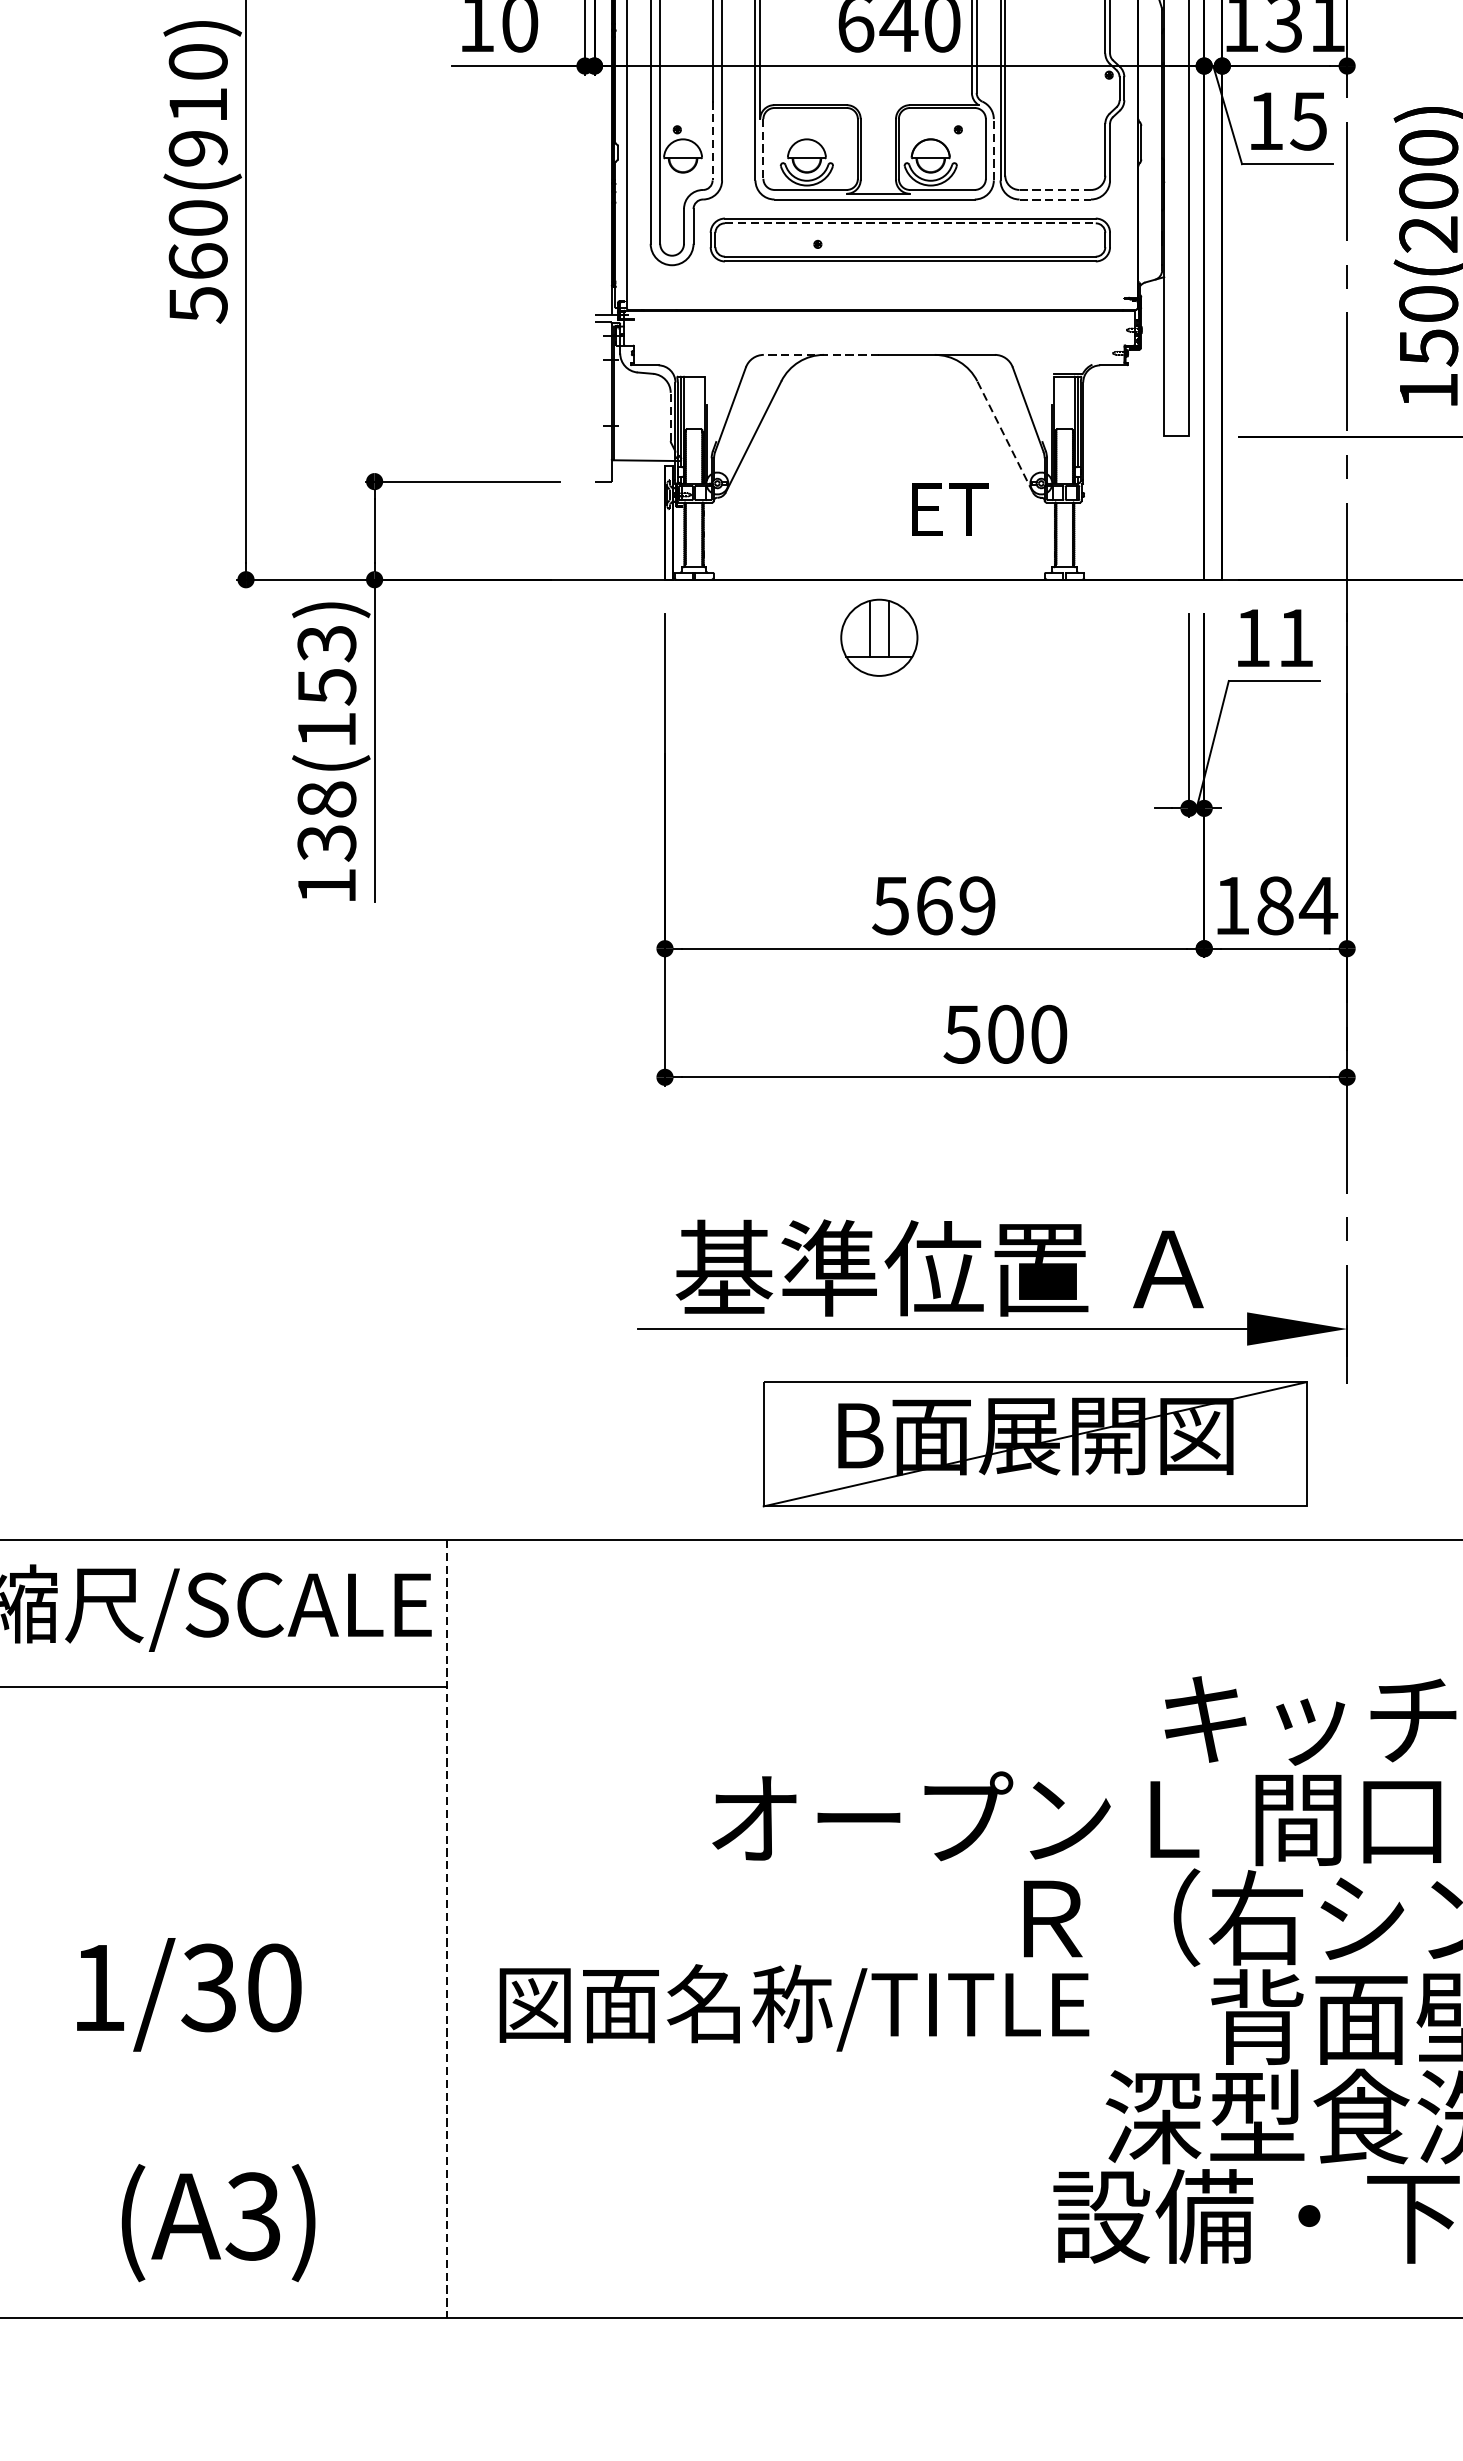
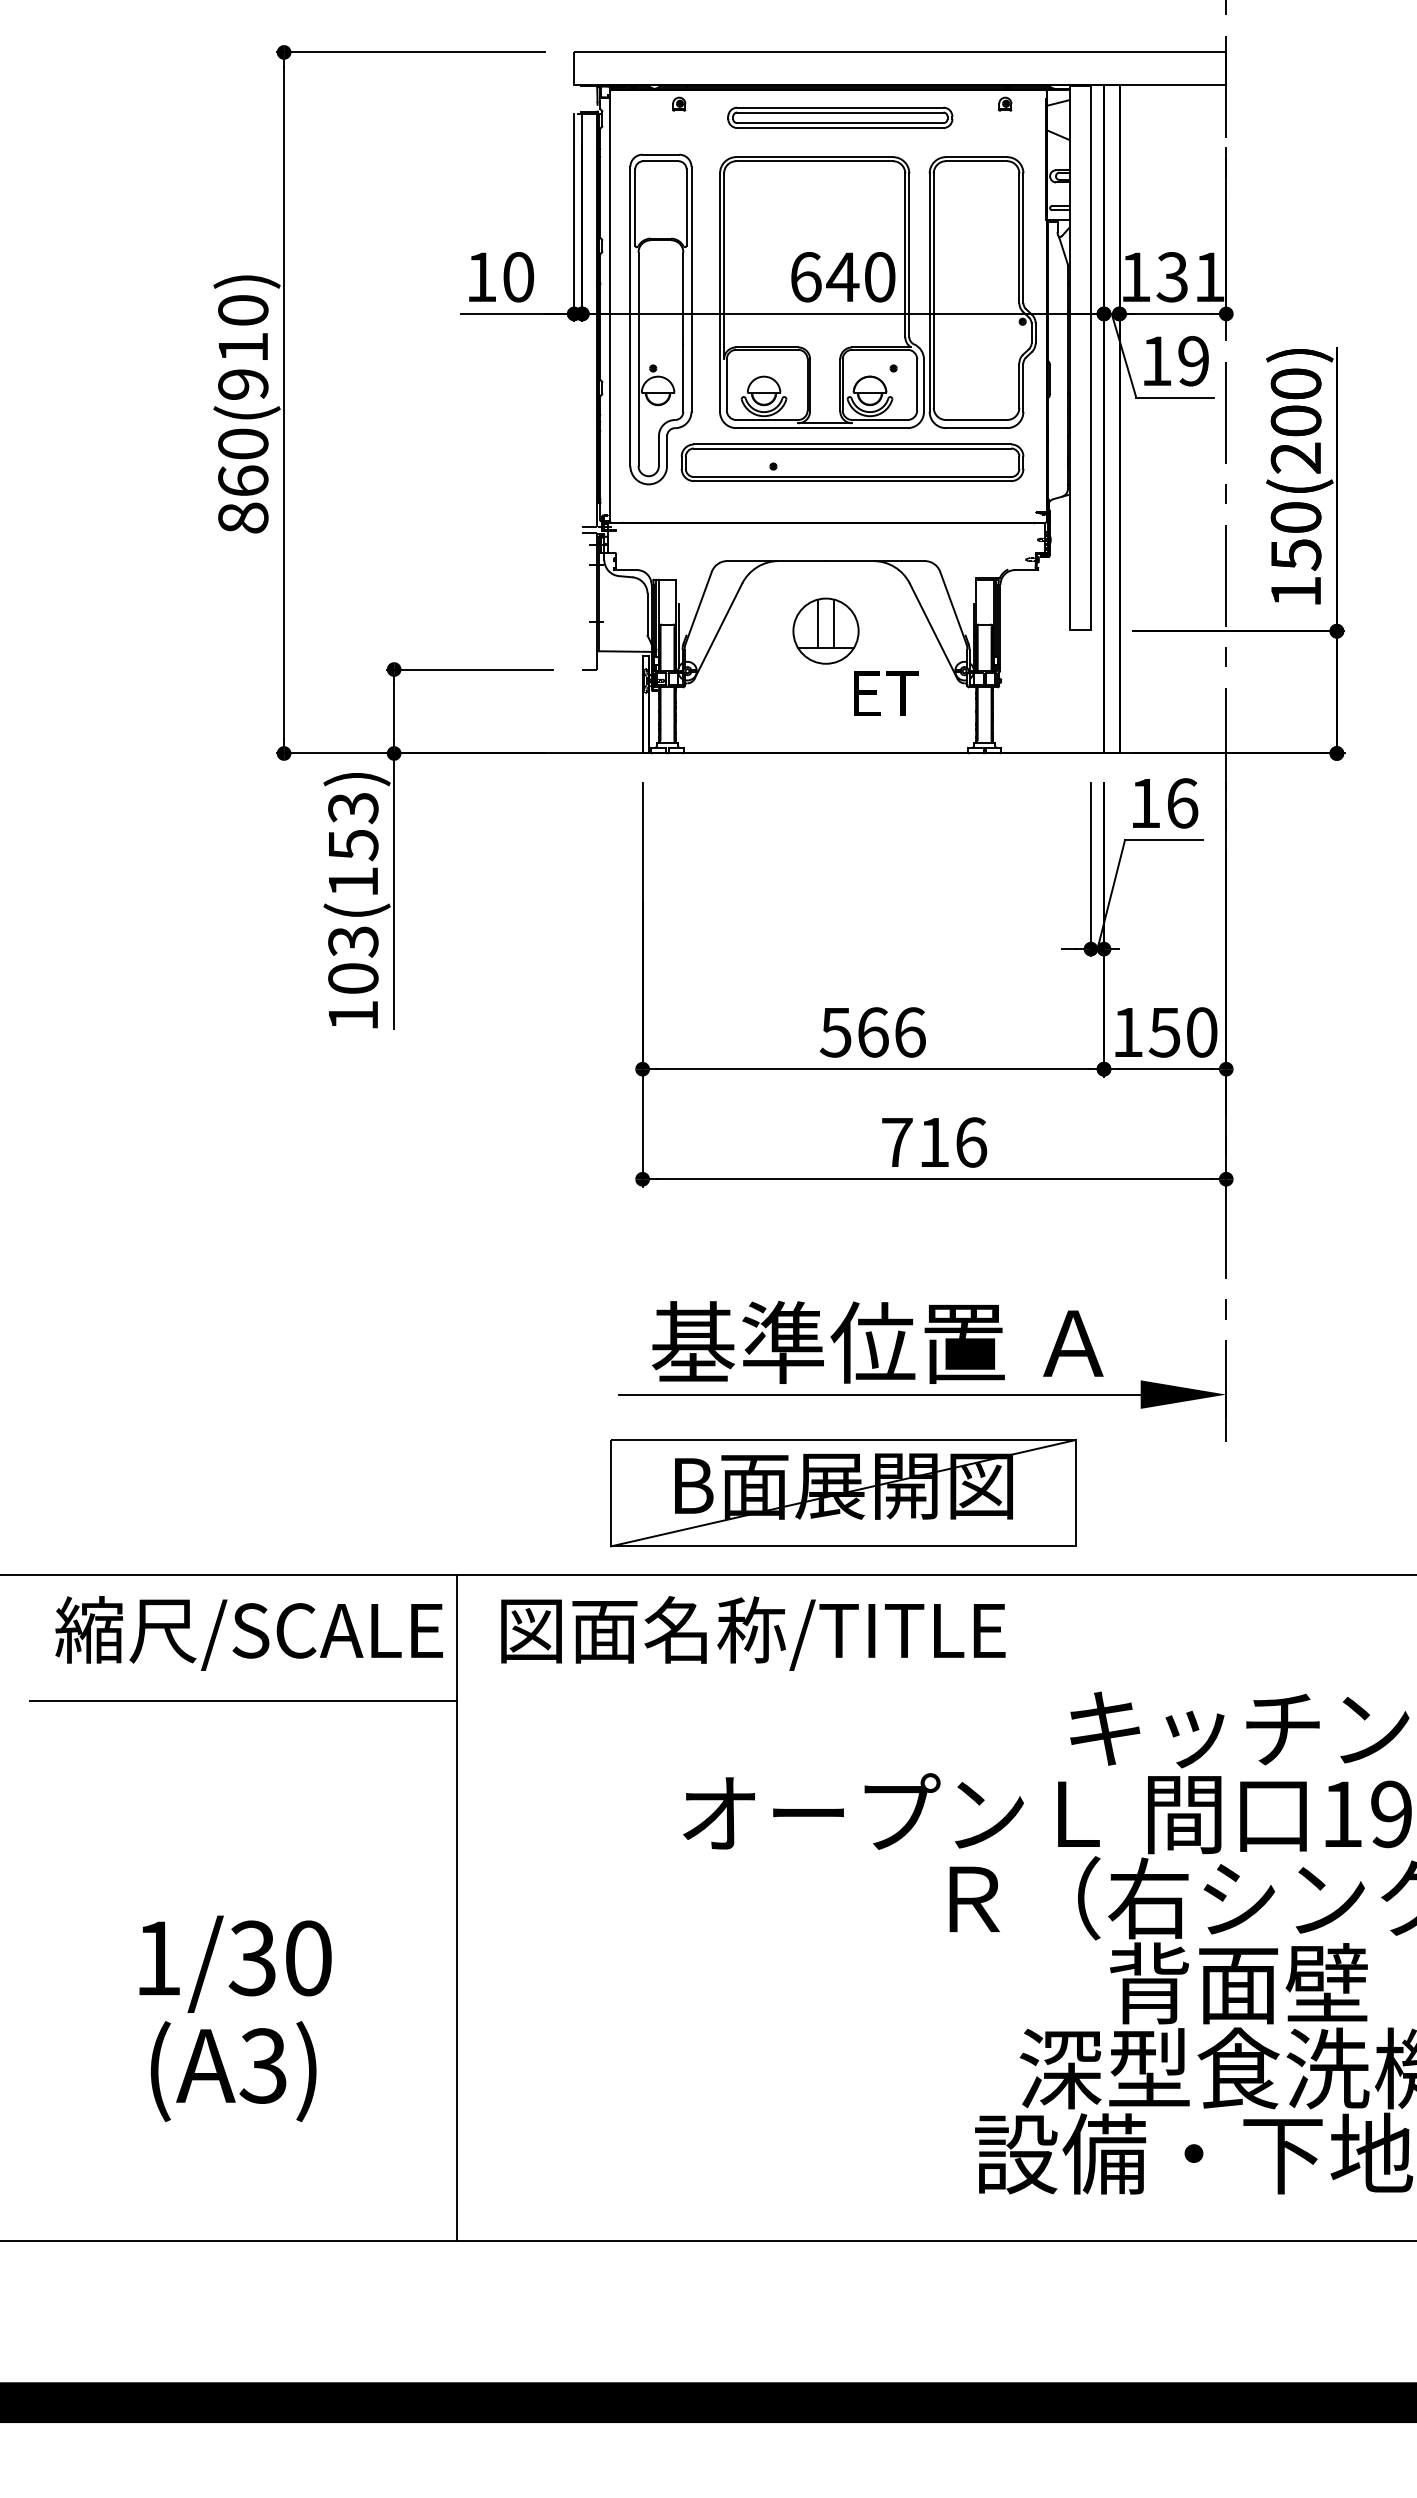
text: (1307, 121) -> (1192, 361), 15 -> 19
line: (712, 141) -> (683, 378), dashed -> solid
line: (763, 148) -> (726, 384), dashed -> solid
line: (993, 149) -> (923, 385), dashed -> solid
line: (1055, 190) -> (976, 420), dashed -> solid
line: (1055, 199) -> (976, 428), dashed -> solid
line: (910, 223) -> (852, 448), dashed -> solid
text: (198, 305) -> (243, 518), 560(910) -> 860(910)
line: (821, 355) -> (776, 561), dashed -> solid
line: (670, 417) -> (647, 614), dashed -> solid
line: (1004, 436) -> (933, 630), dashed -> solid
part: (878, 637) -> (825, 630), moved
text: (1297, 638) -> (1183, 803), 11 -> 16
text: (327, 821) -> (353, 960), 138(153) -> 103(153)
text: (976, 905) -> (909, 1032), 569 -> 566
text: (1297, 905) -> (1183, 1032), 184 -> 150
text: (1006, 1034) -> (934, 1142), 500 -> 716
part: (1035, 1444) -> (843, 1493), moved
line: (447, 1928) -> (456, 1907), dashed -> solid
text: (794, 2007) -> (753, 1633), moved
text: (218, 2222) -> (233, 2071), moved

